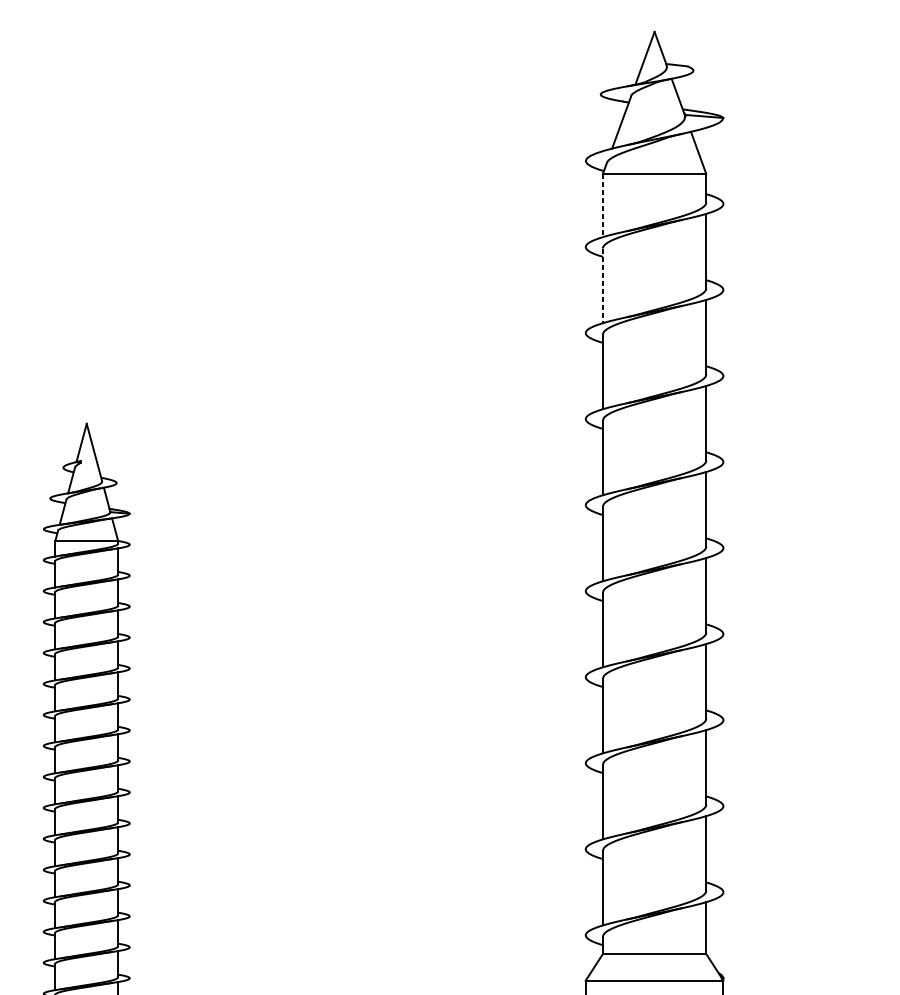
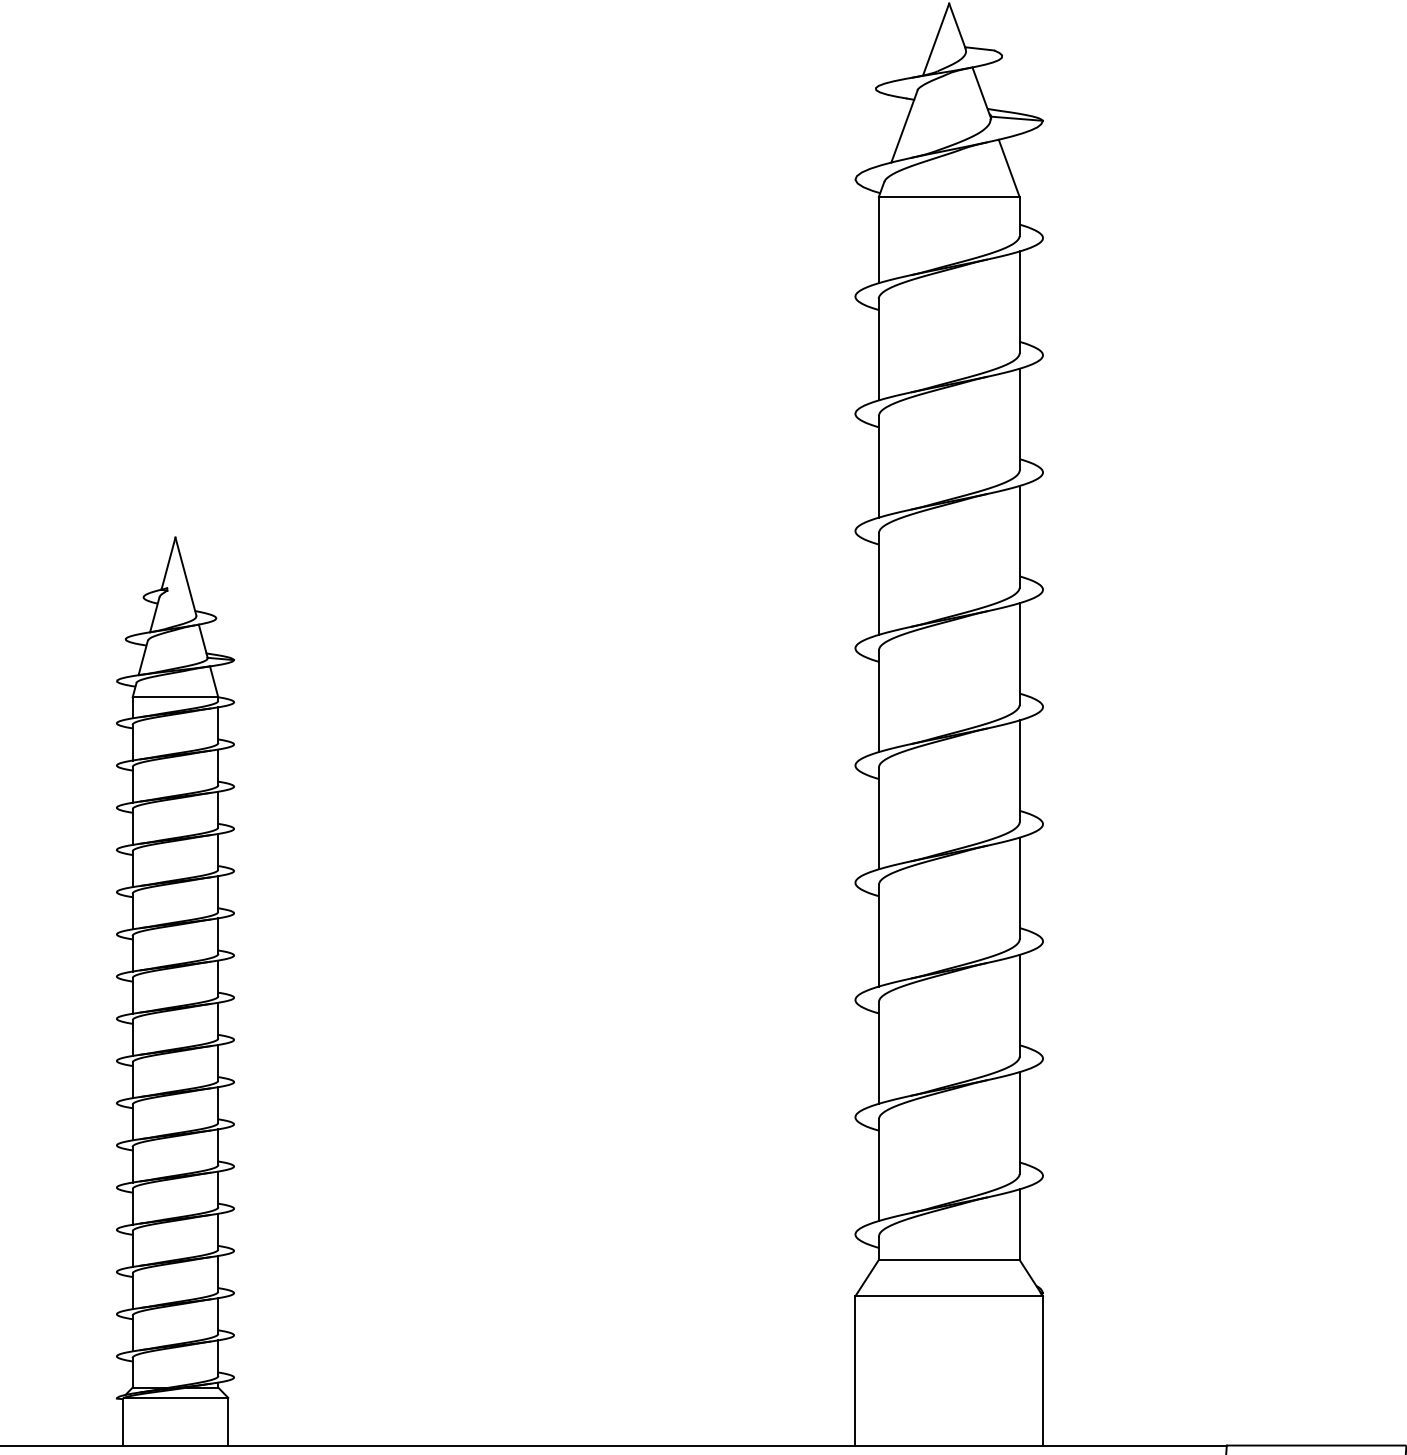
line: (602, 205) -> (878, 240), dashed -> solid
line: (602, 285) -> (878, 349), dashed -> solid

